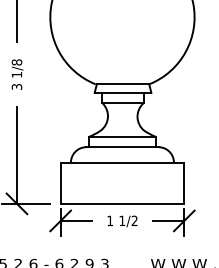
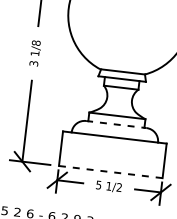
line: (122, 147) -> (116, 124), solid -> dashed
line: (122, 203) -> (110, 171), solid -> dashed
text: (110, 220) -> (99, 184), 1 -> 5

